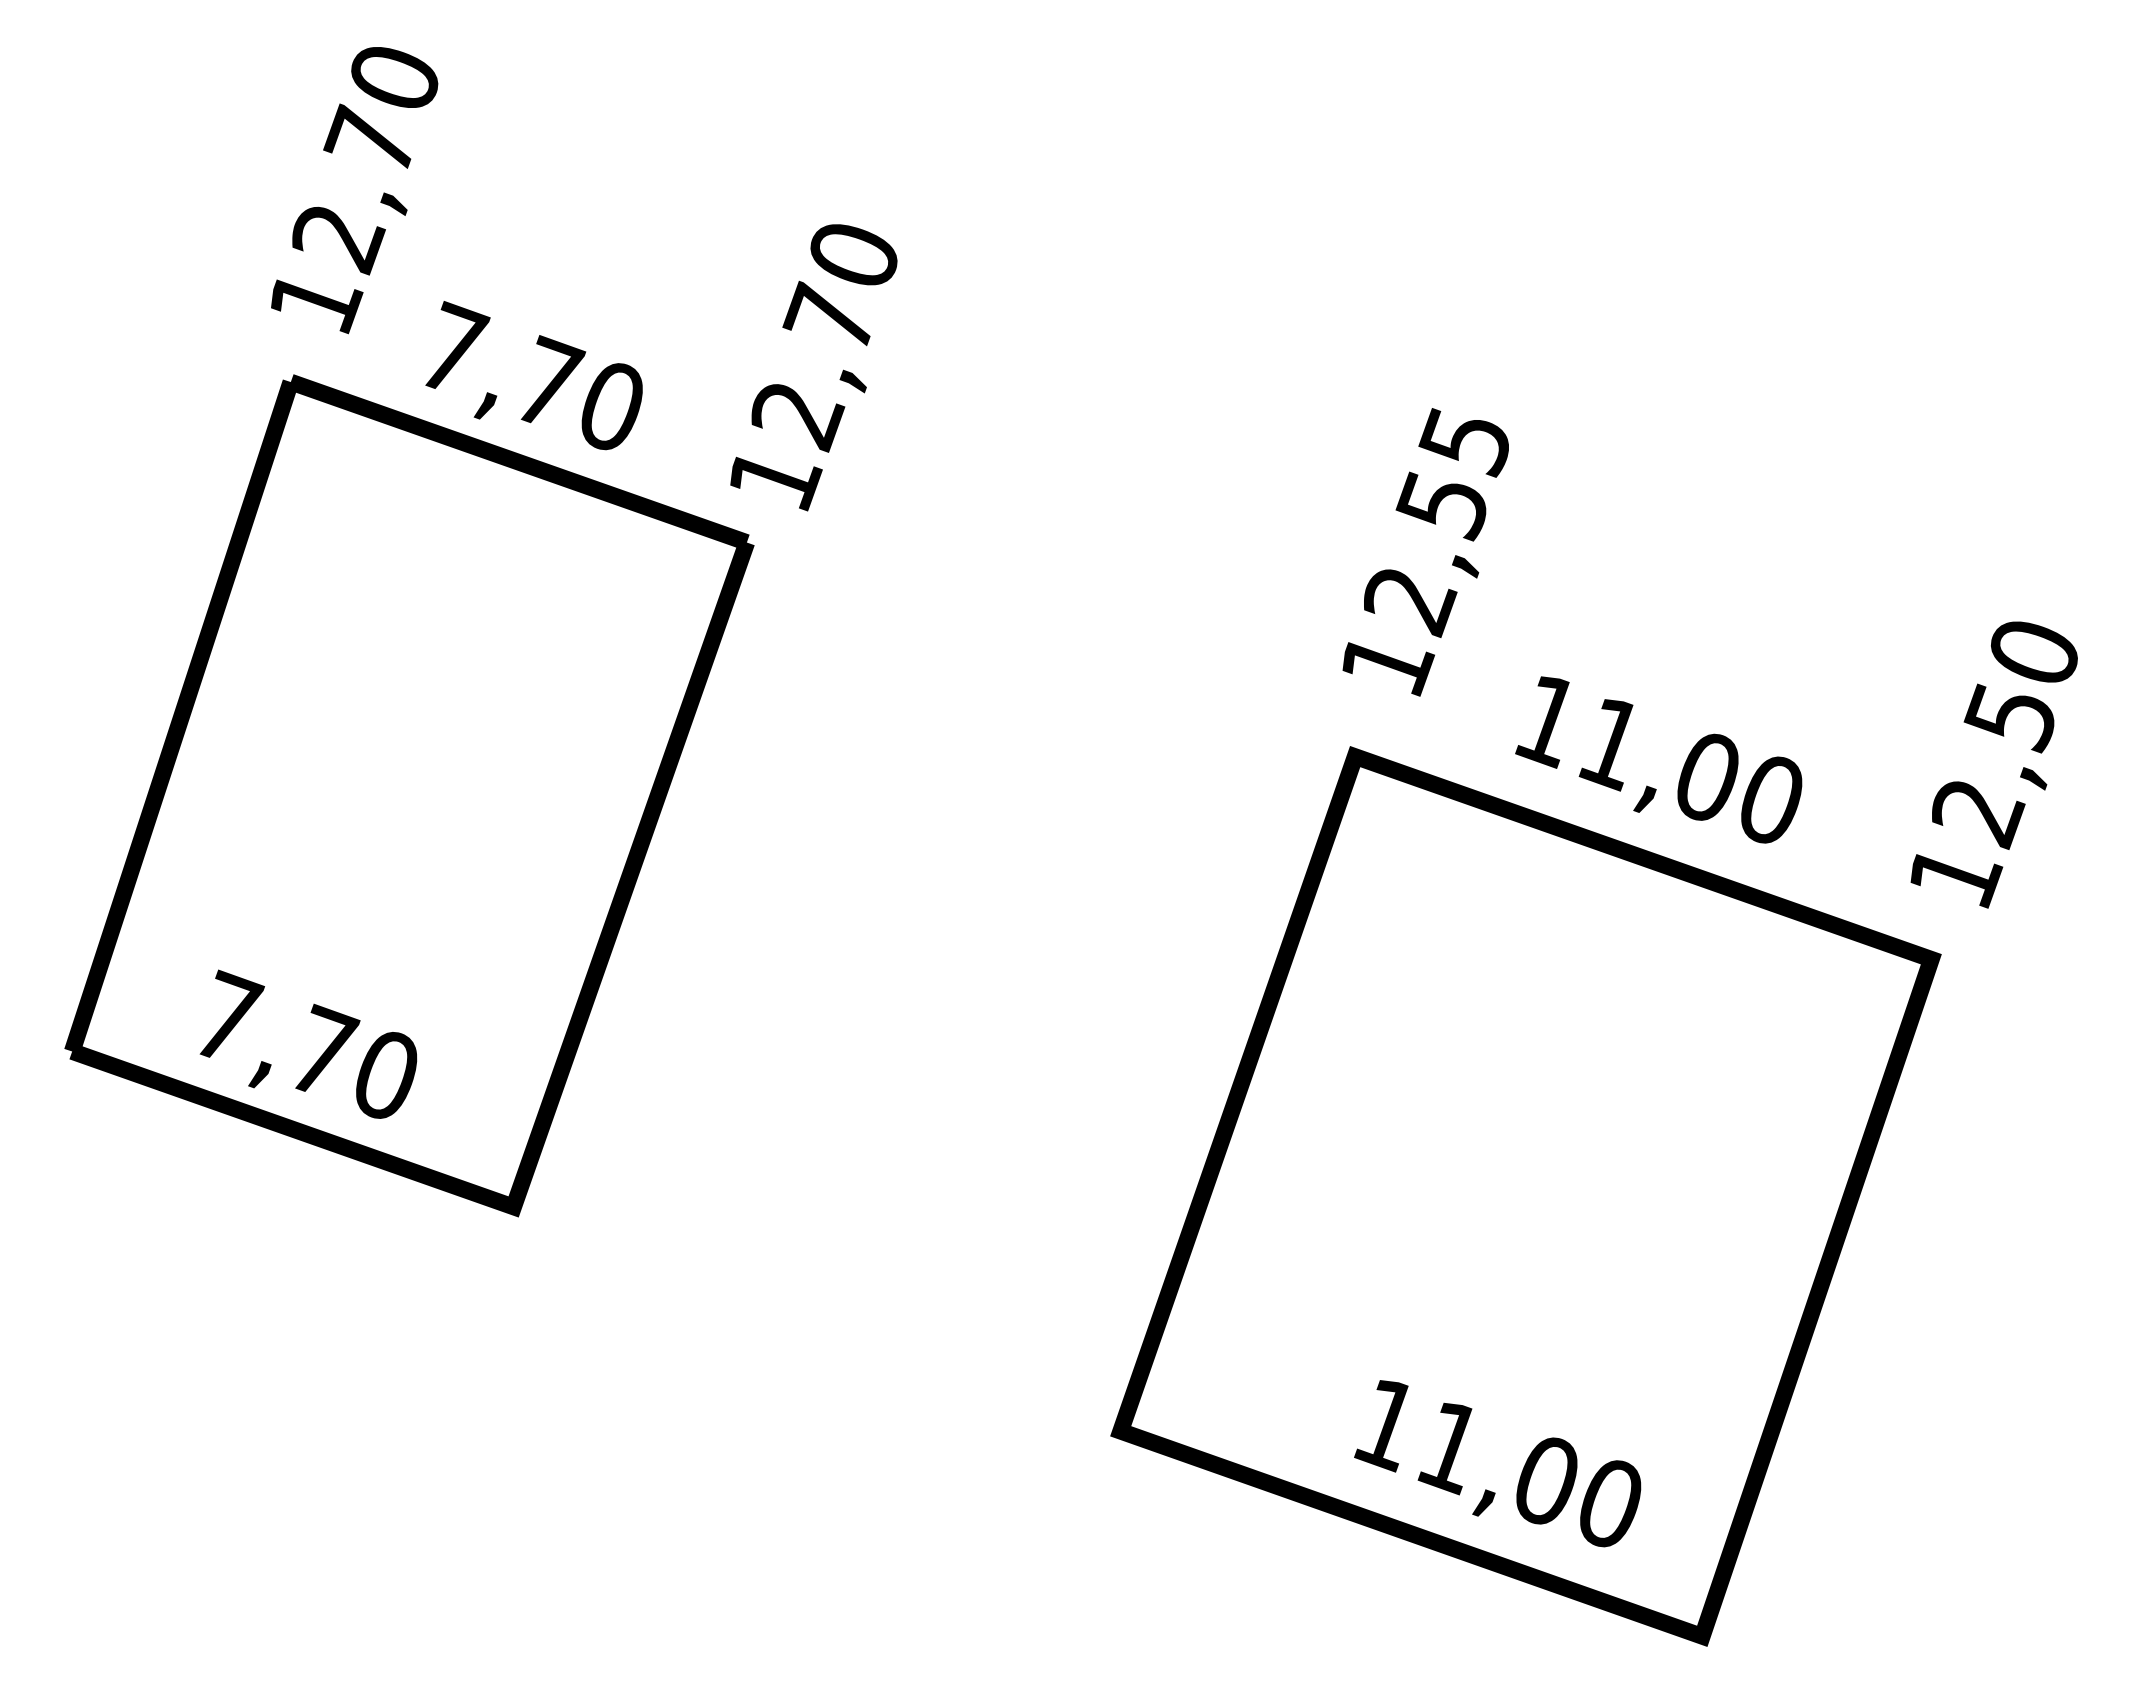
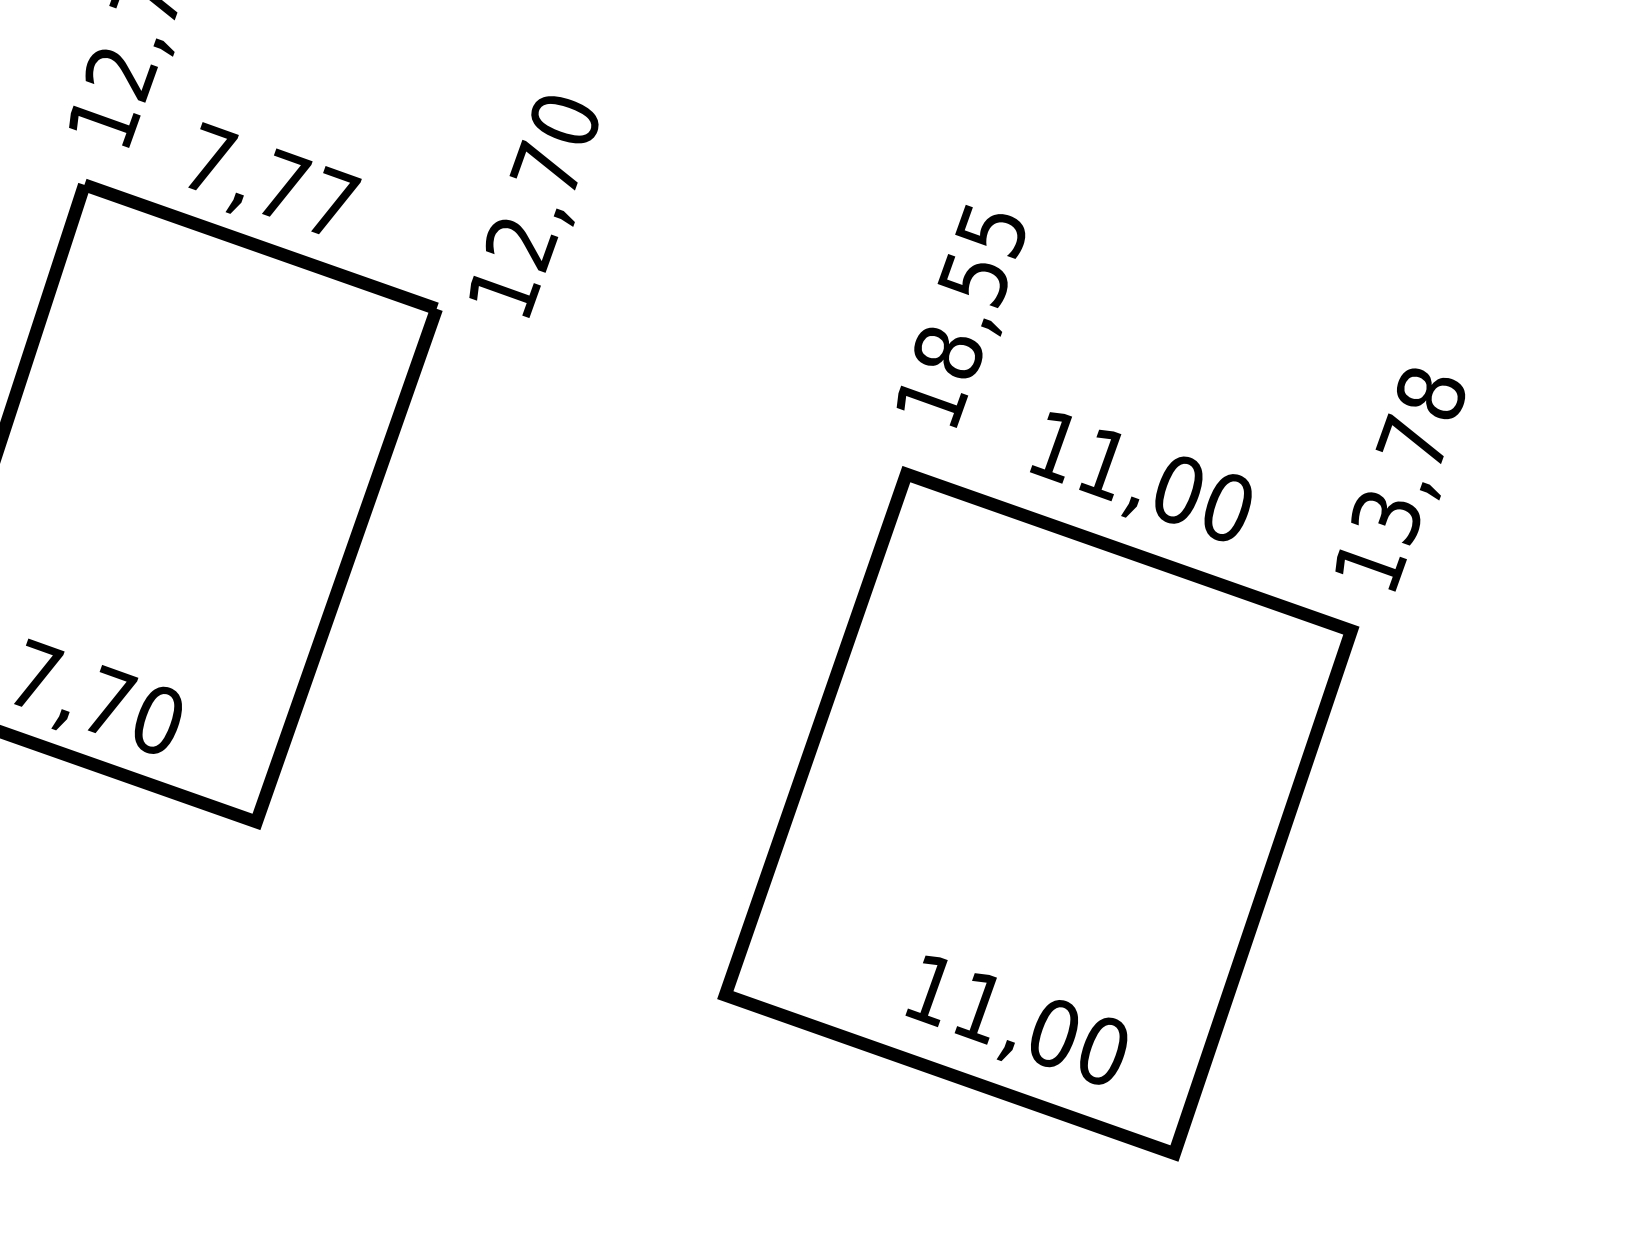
text: (813, 367) -> (533, 206), moved
text: (615, 403) -> (335, 201), 7,70 -> 7,77
text: (1410, 602) -> (949, 355), 12,55 -> 18,55
text: (2004, 734) -> (1407, 457), 12,50 -> 13,78

